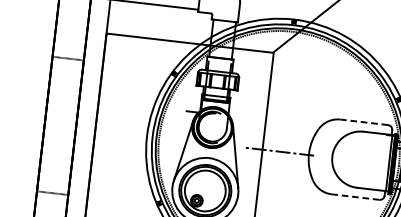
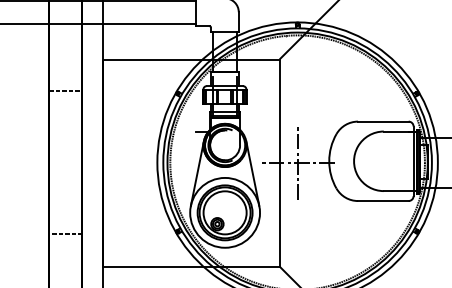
line: (363, 122) -> (382, 121), dashed -> solid
line: (278, 151) -> (297, 162), added
line: (354, 197) -> (382, 201), dashed -> solid

